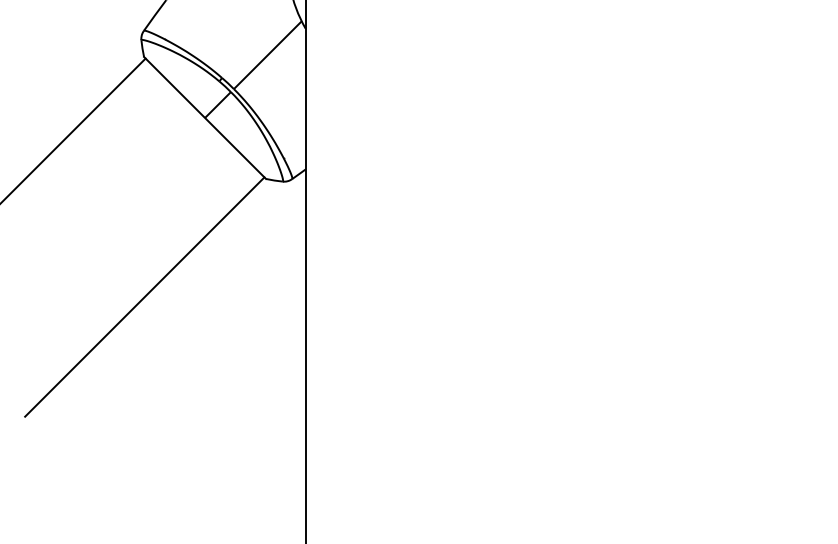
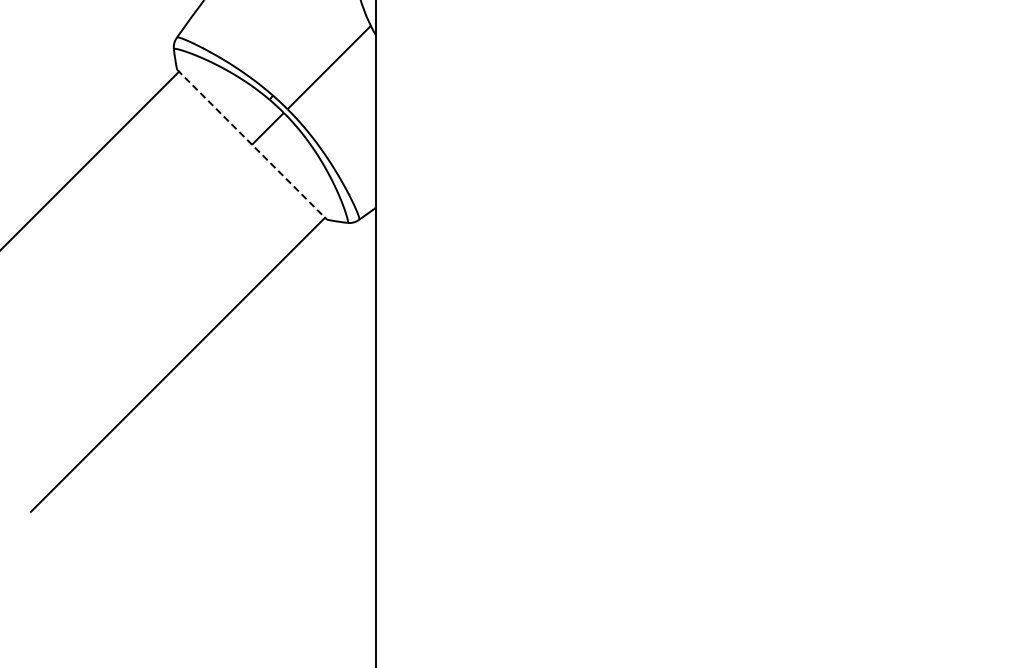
line: (205, 117) -> (252, 144), solid -> dashed

